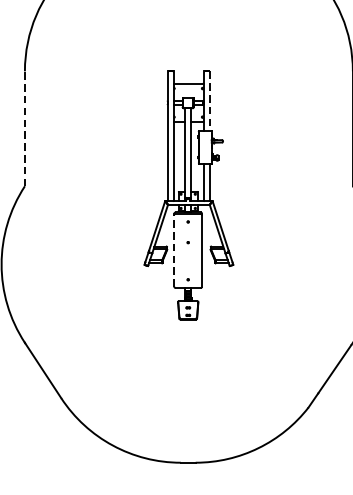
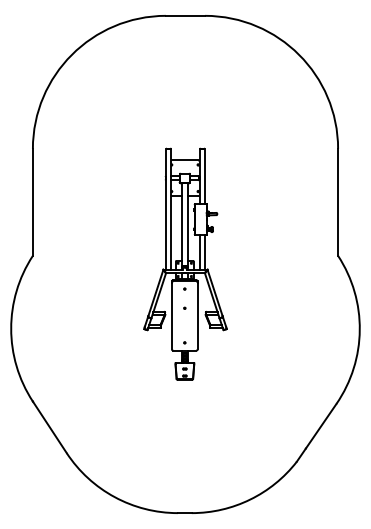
line: (210, 100) -> (205, 176), dashed -> solid
line: (24, 127) -> (32, 201), dashed -> solid
line: (173, 250) -> (171, 315), dashed -> solid

